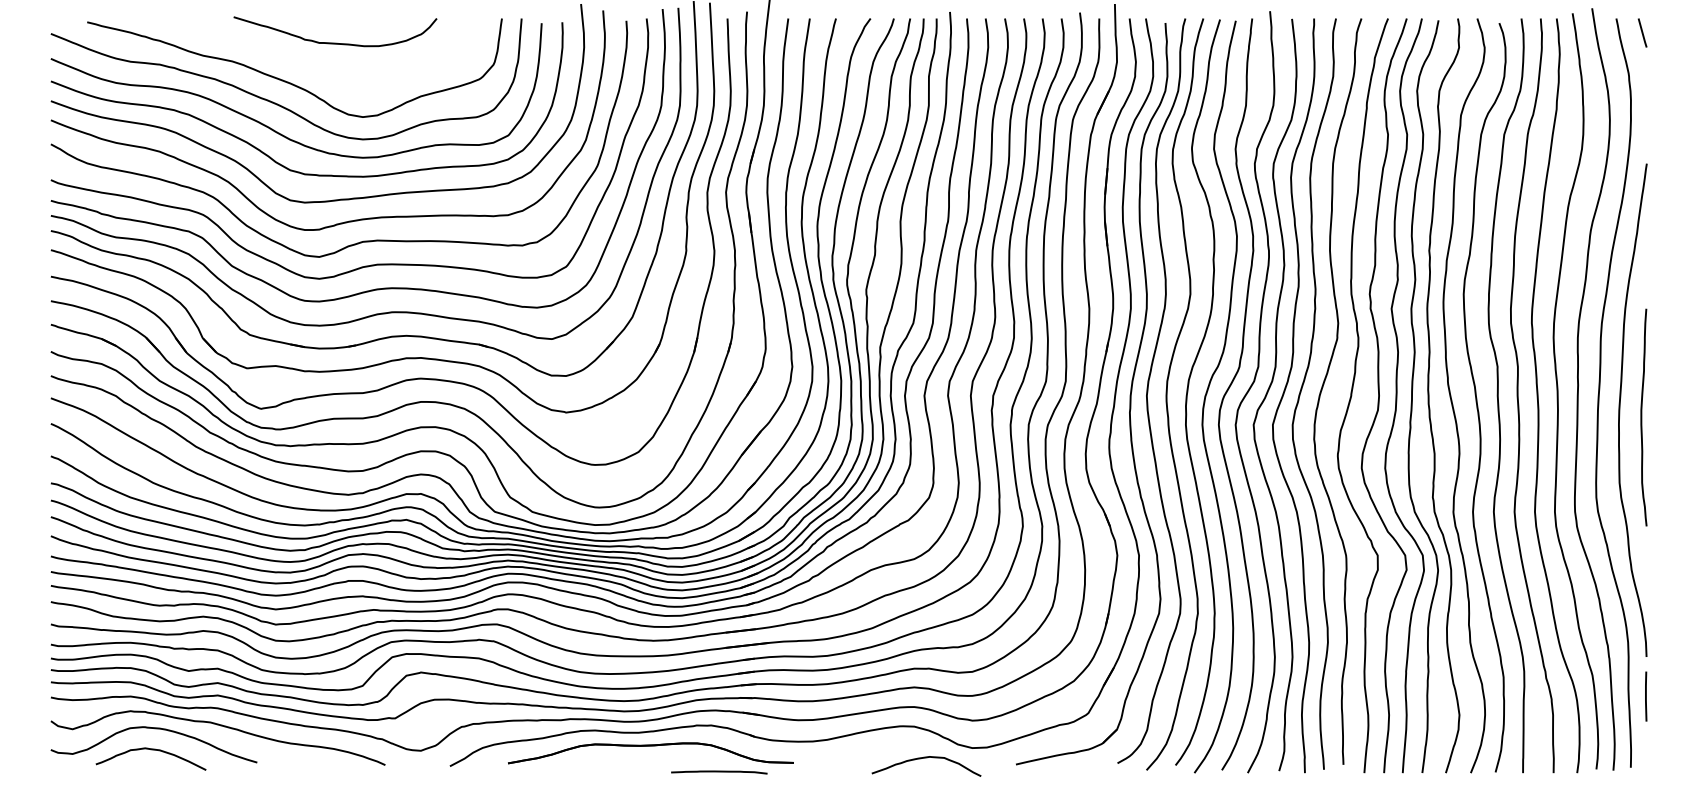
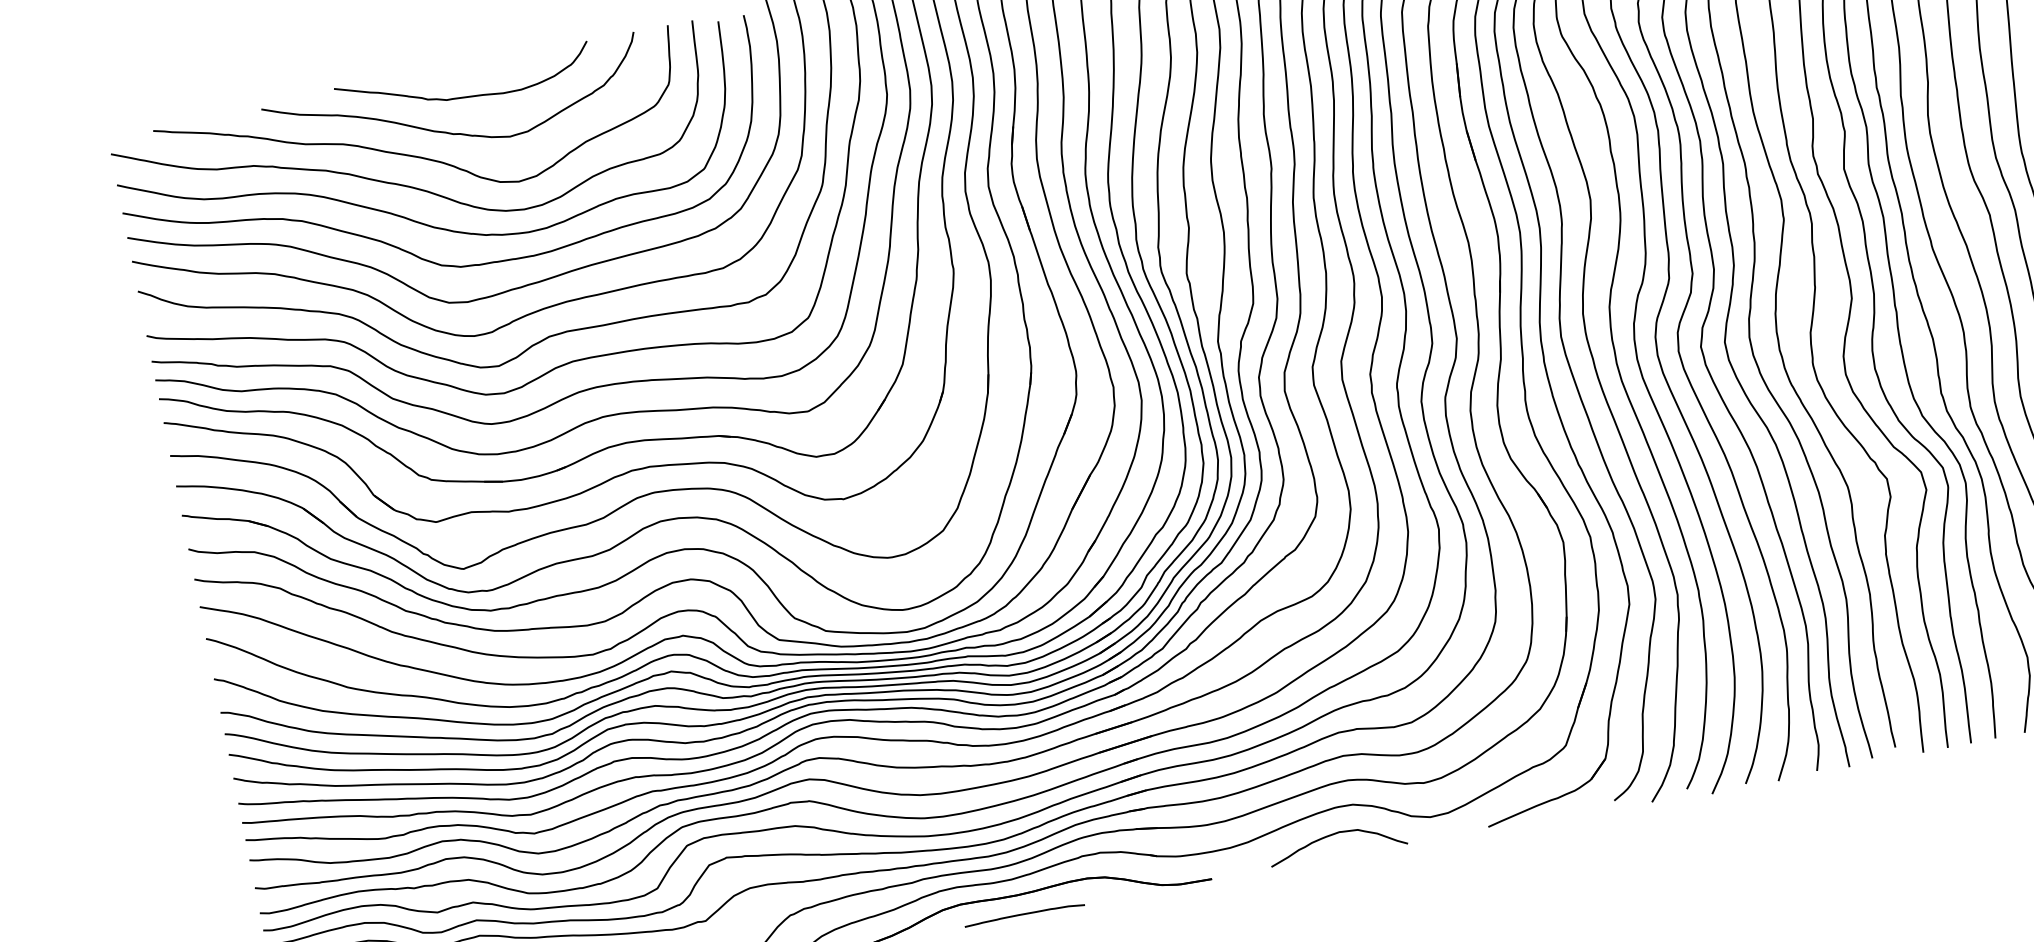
curve: (315, 67) -> (447, 131), added
curve: (926, 758) -> (1335, 834), moved
curve: (719, 772) -> (1024, 915), moved

